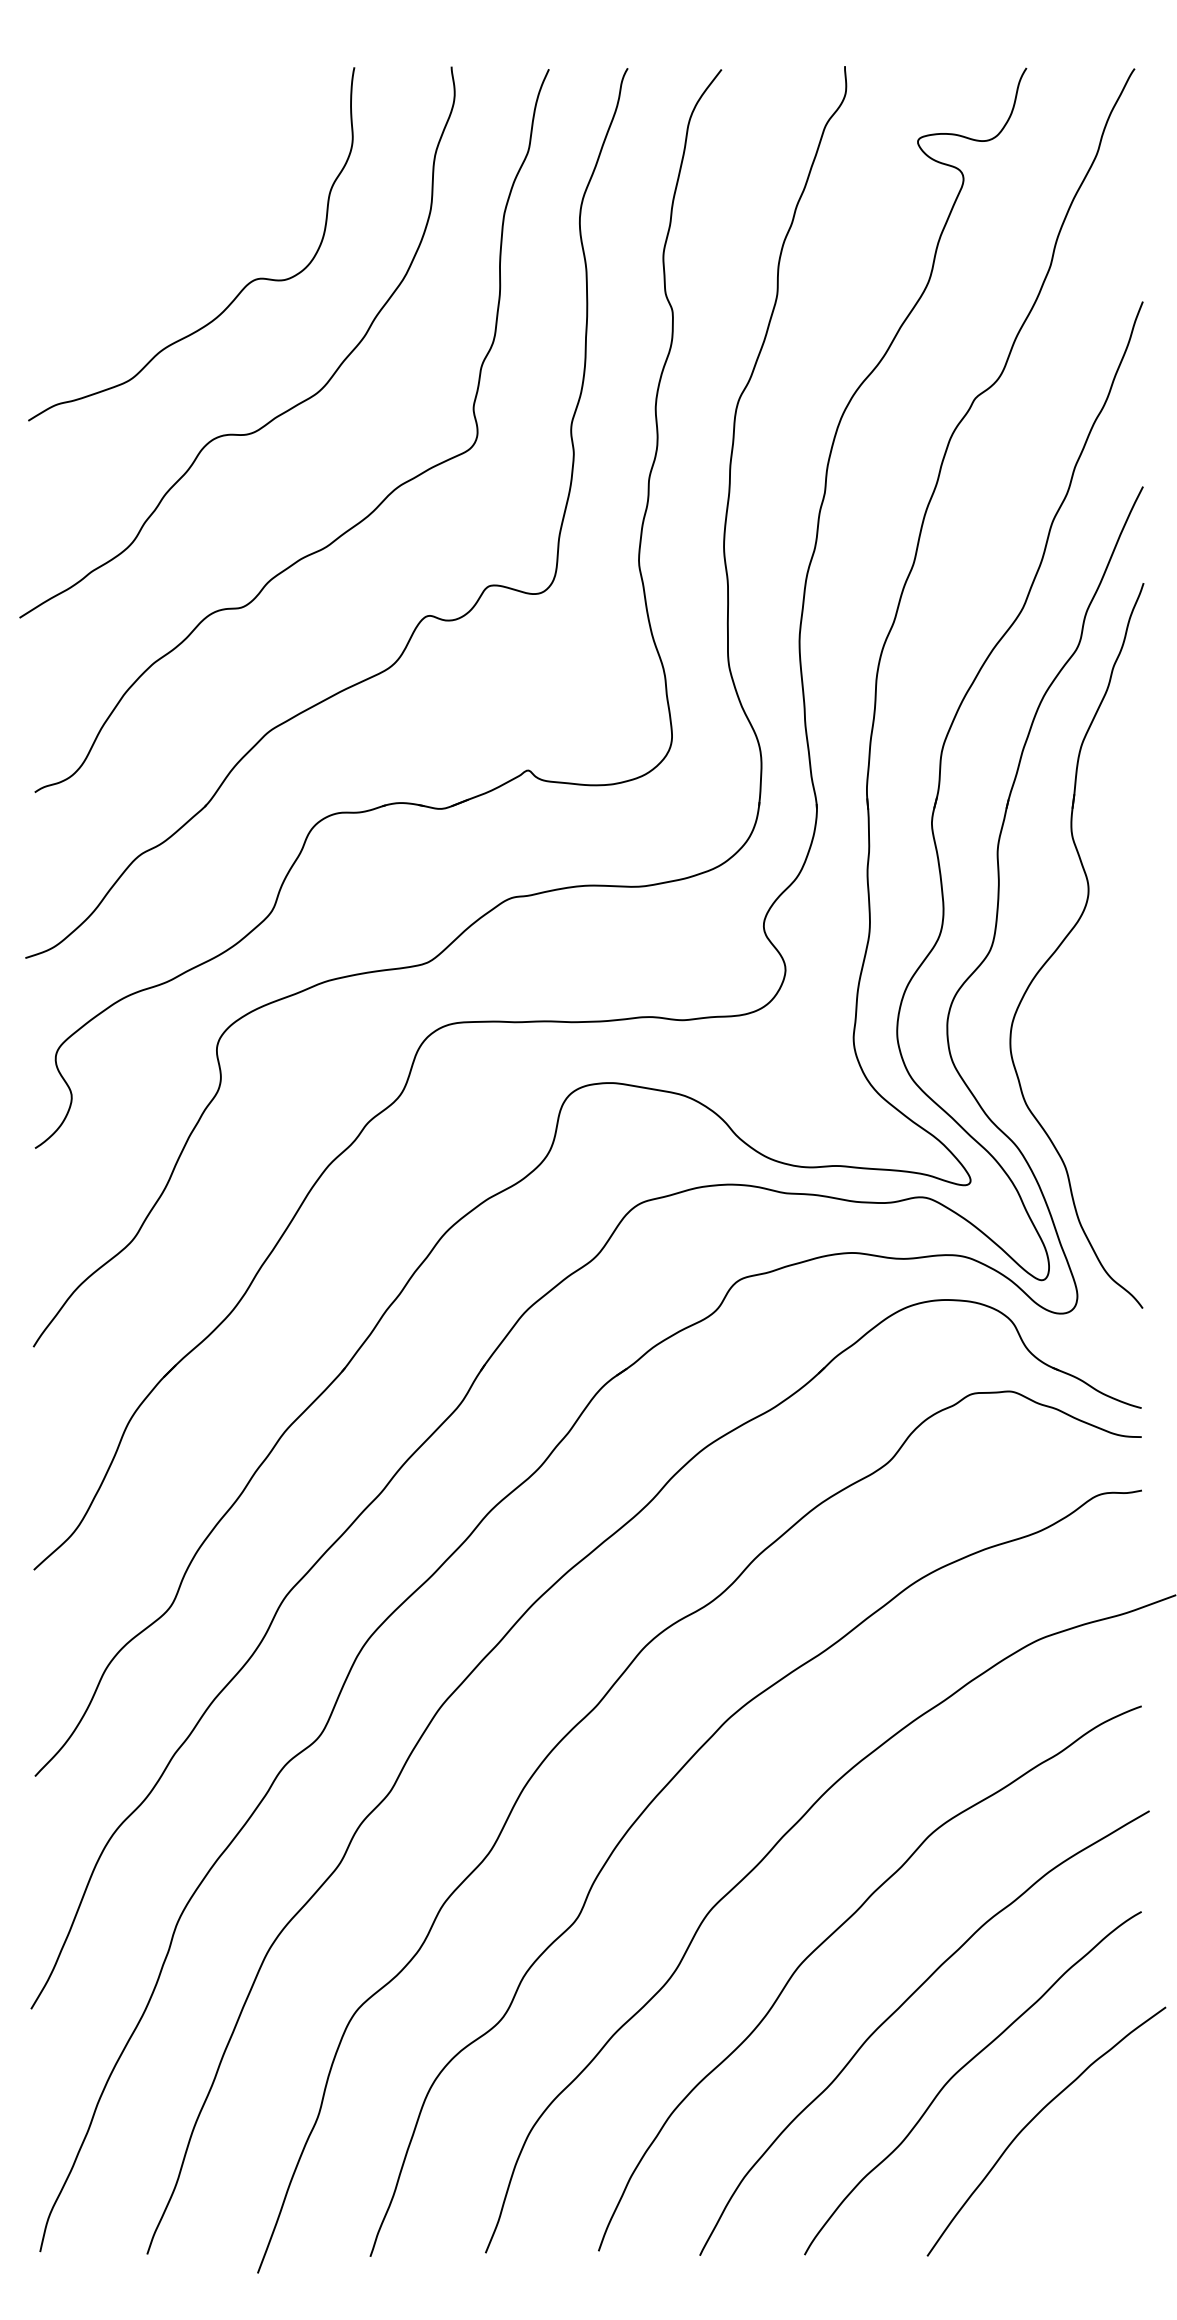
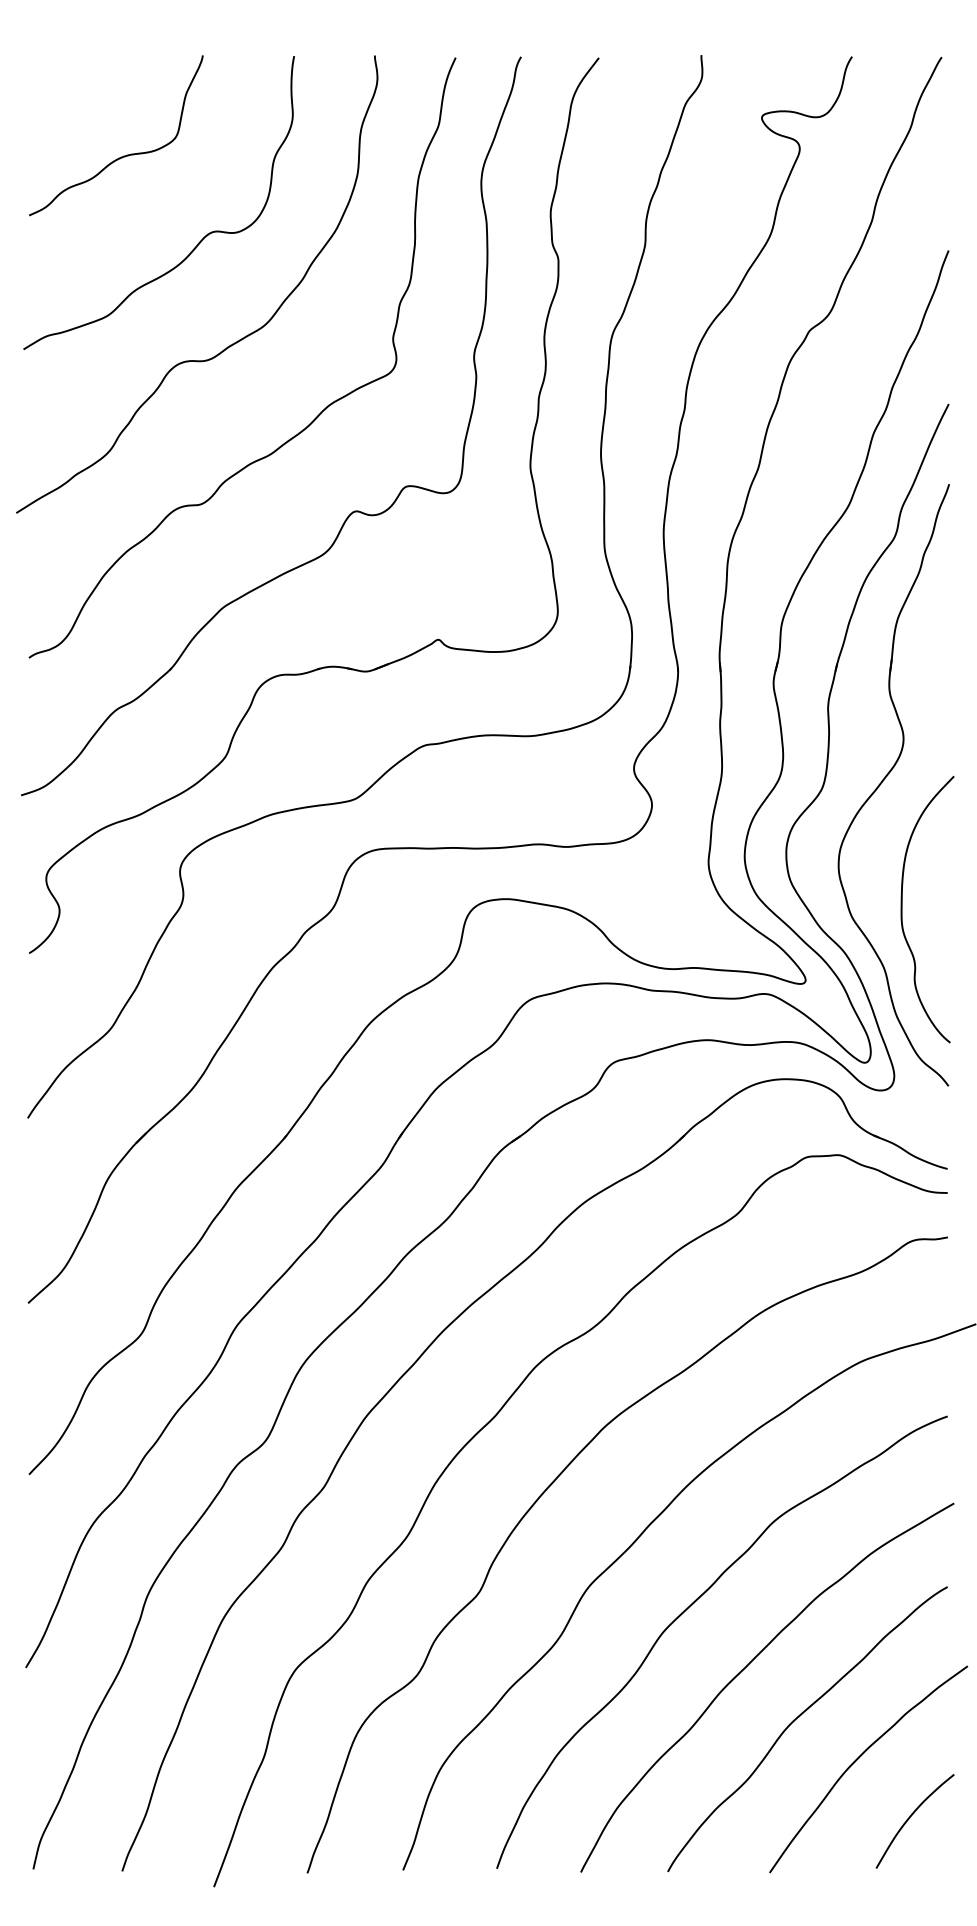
curve: (148, 187) -> (123, 155), added
curve: (1087, 1095) -> (902, 909), added
curve: (1097, 2189) -> (910, 1817), added

